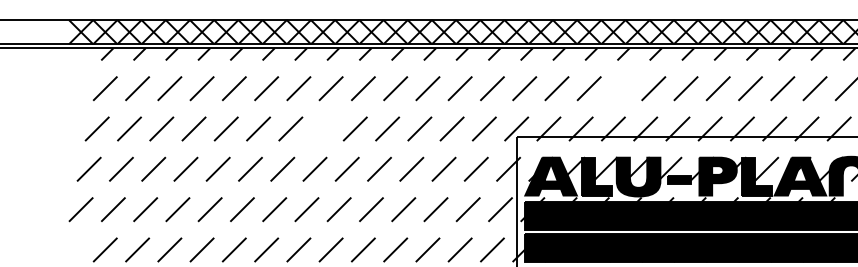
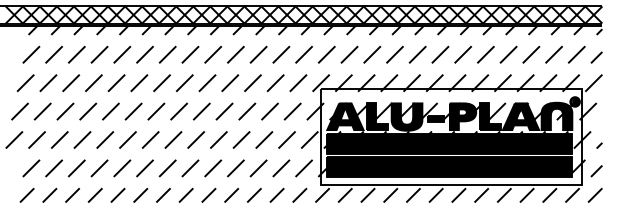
line: (620, 88) -> (394, 54), added
line: (322, 128) -> (184, 82), added

